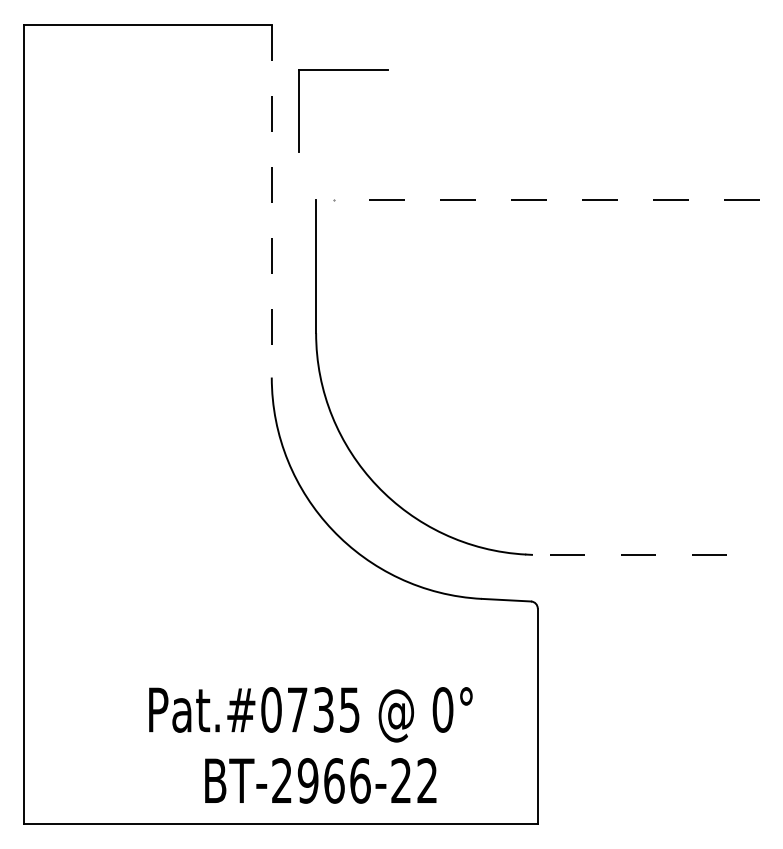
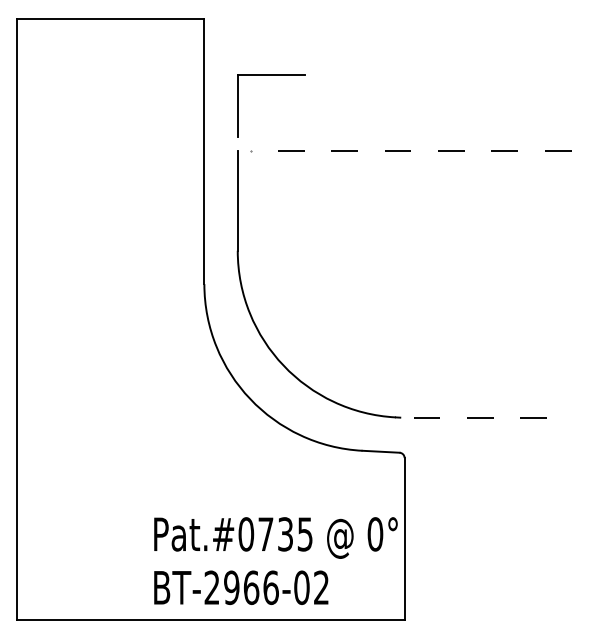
part: (343, 70) -> (271, 75), moved
line: (271, 202) -> (204, 152), dashed -> solid
text: (310, 714) -> (275, 537), moved
text: (401, 780) -> (302, 587), BT-2966-22 -> BT-2966-02

